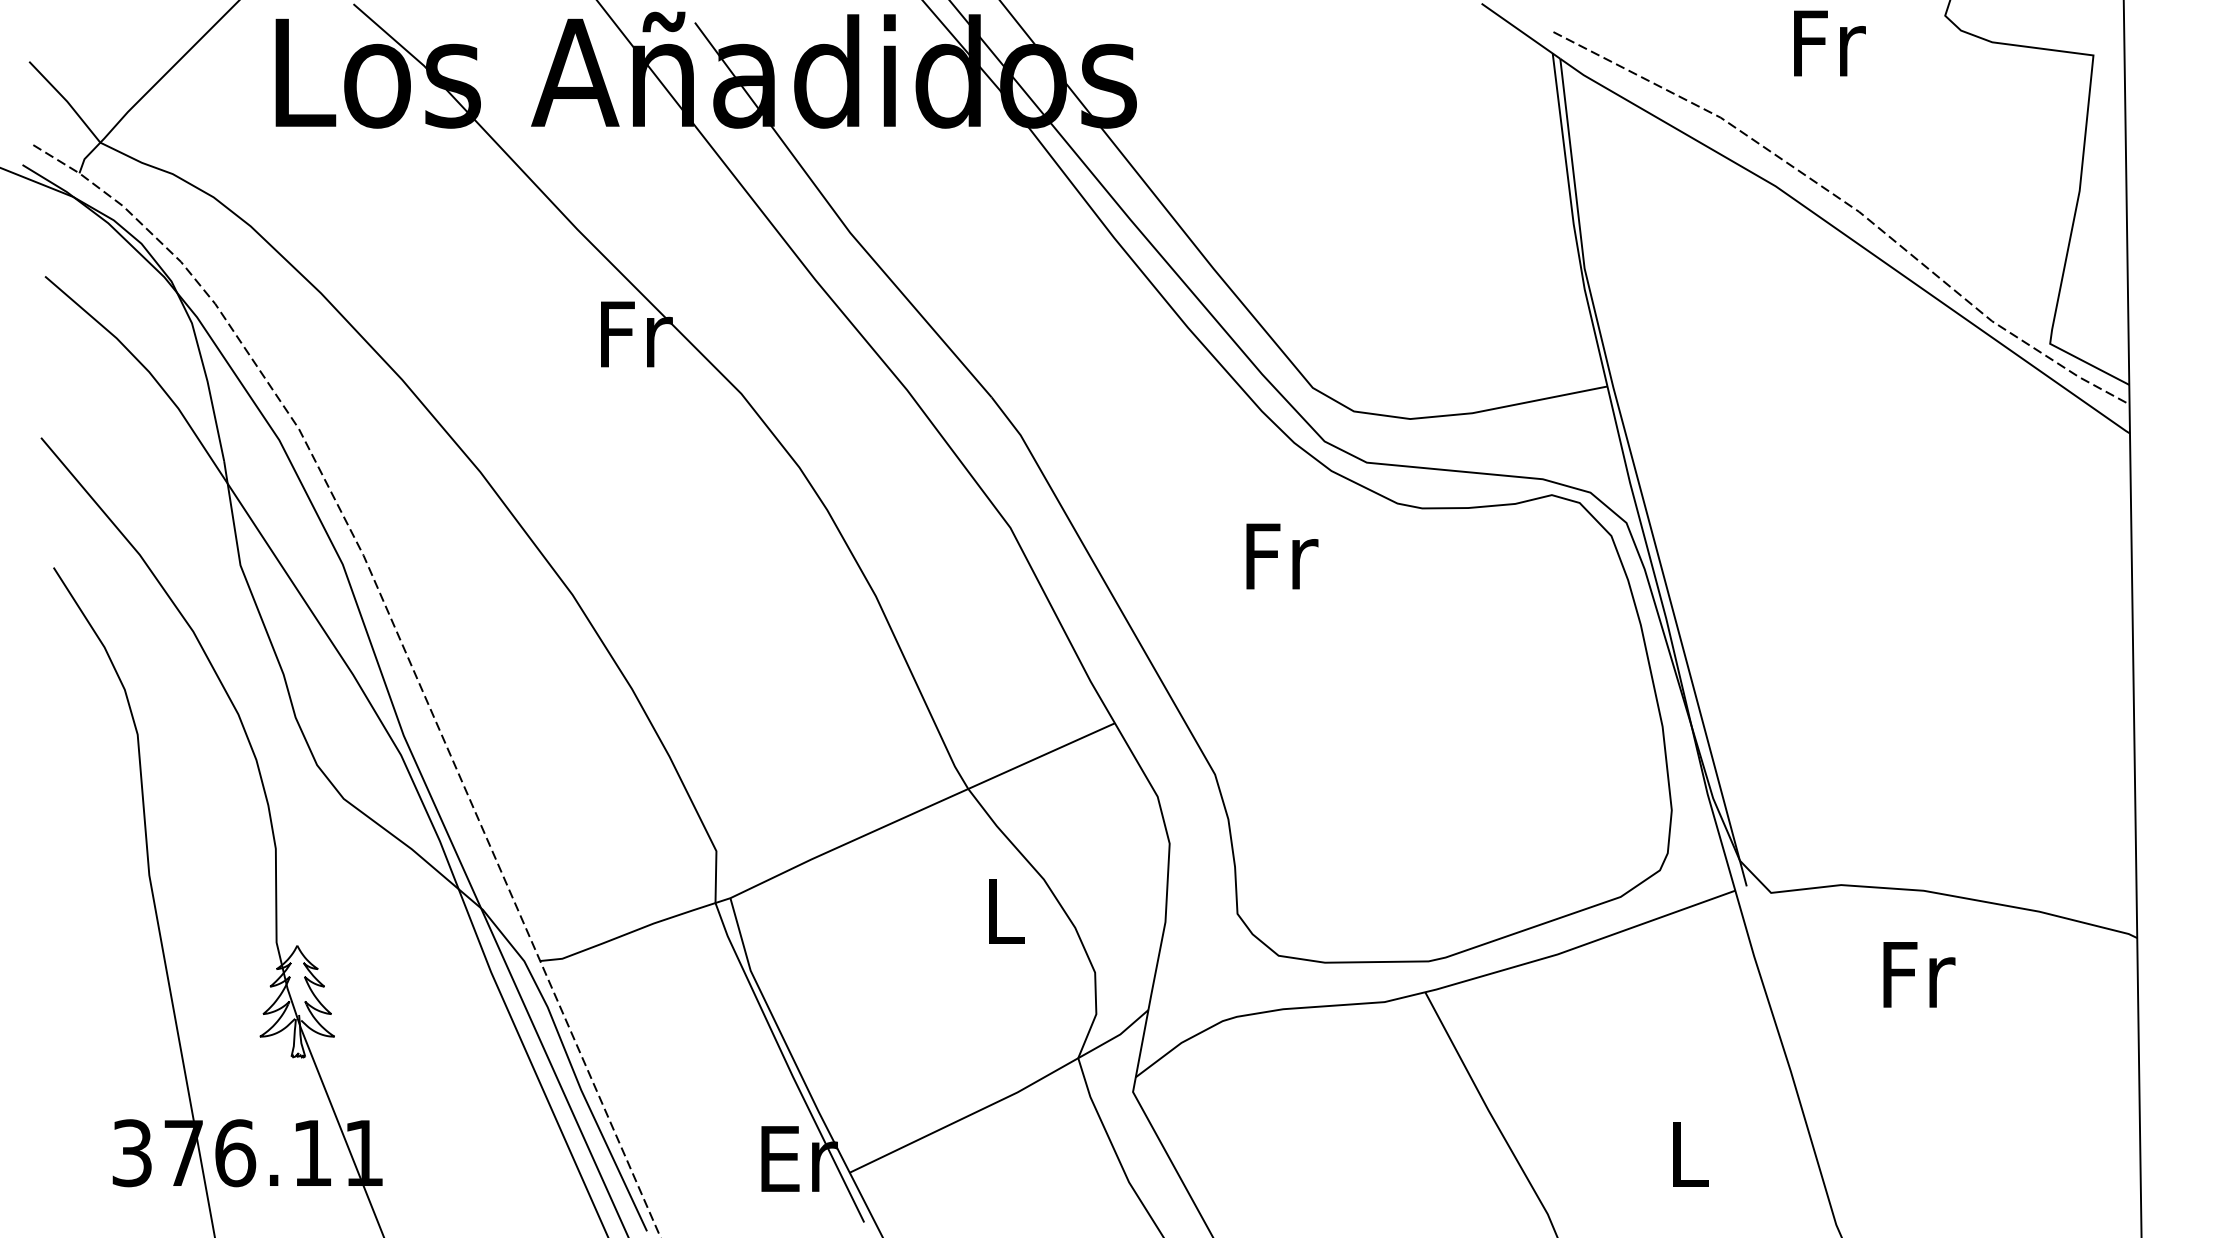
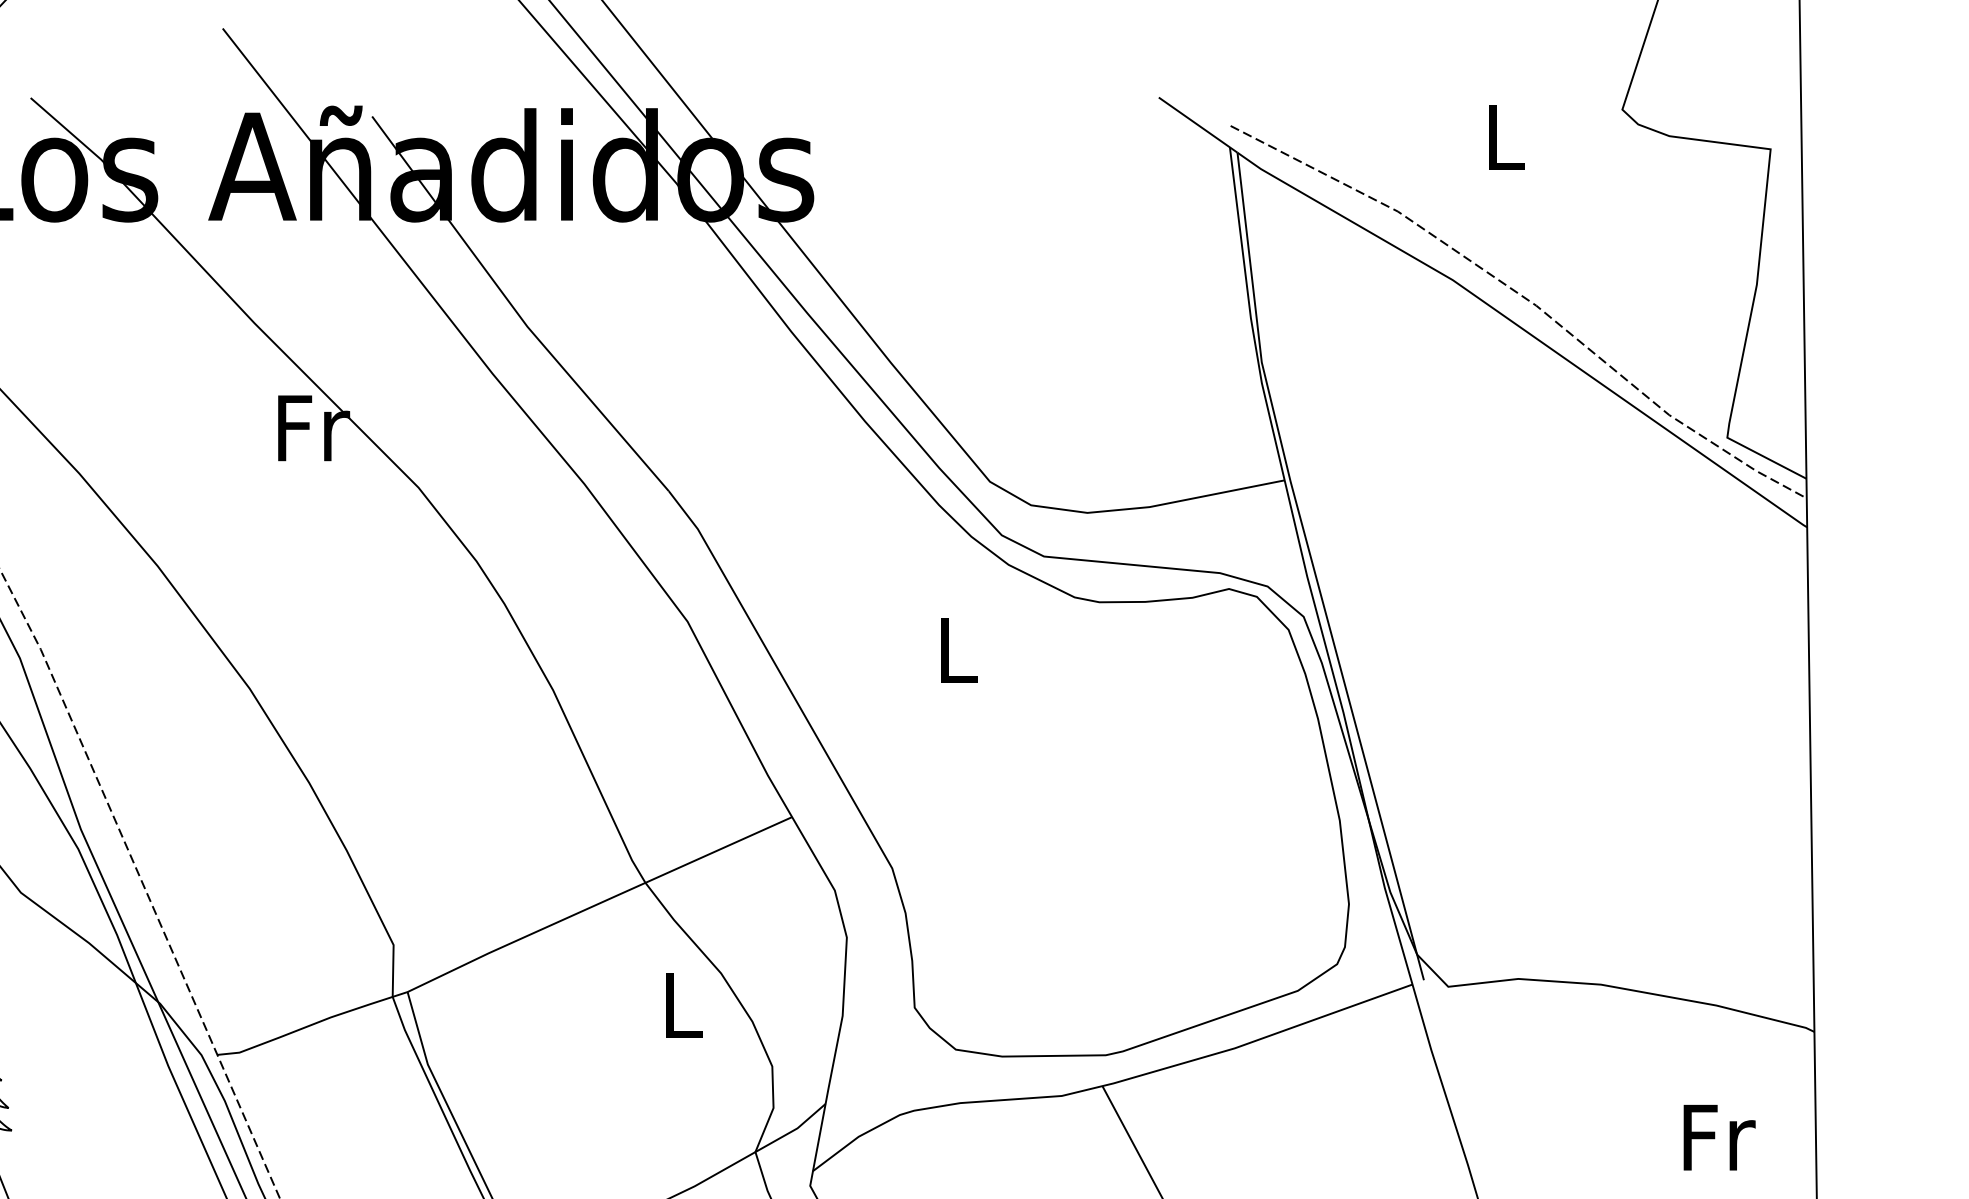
text: (1829, 43) -> (1506, 137), Fr -> L
text: (1282, 556) -> (959, 650), Fr -> L
text: (1919, 974) -> (1719, 1137), moved

